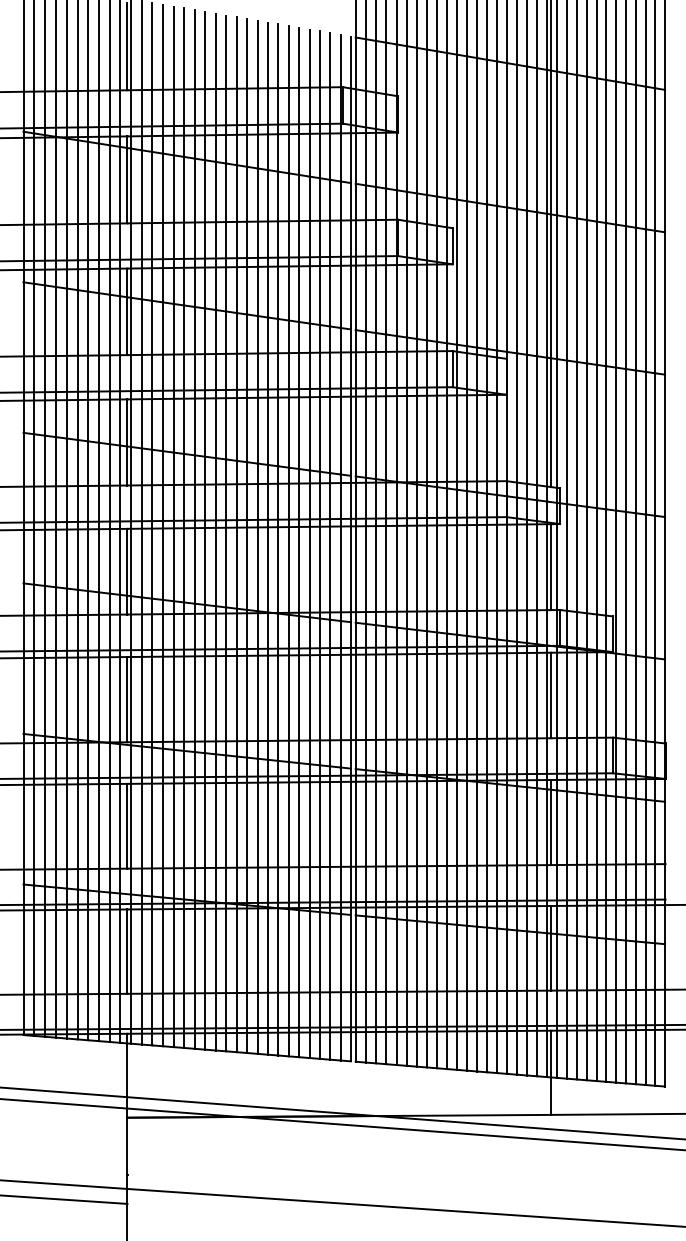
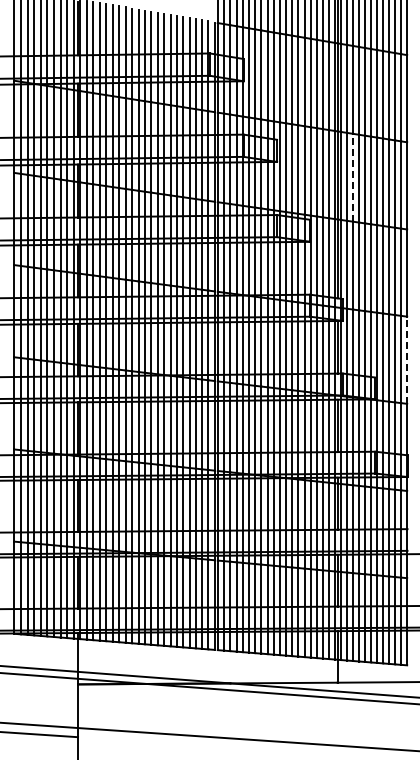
line: (577, 289) -> (353, 177), solid -> dashed
line: (665, 588) -> (407, 360), solid -> dashed

